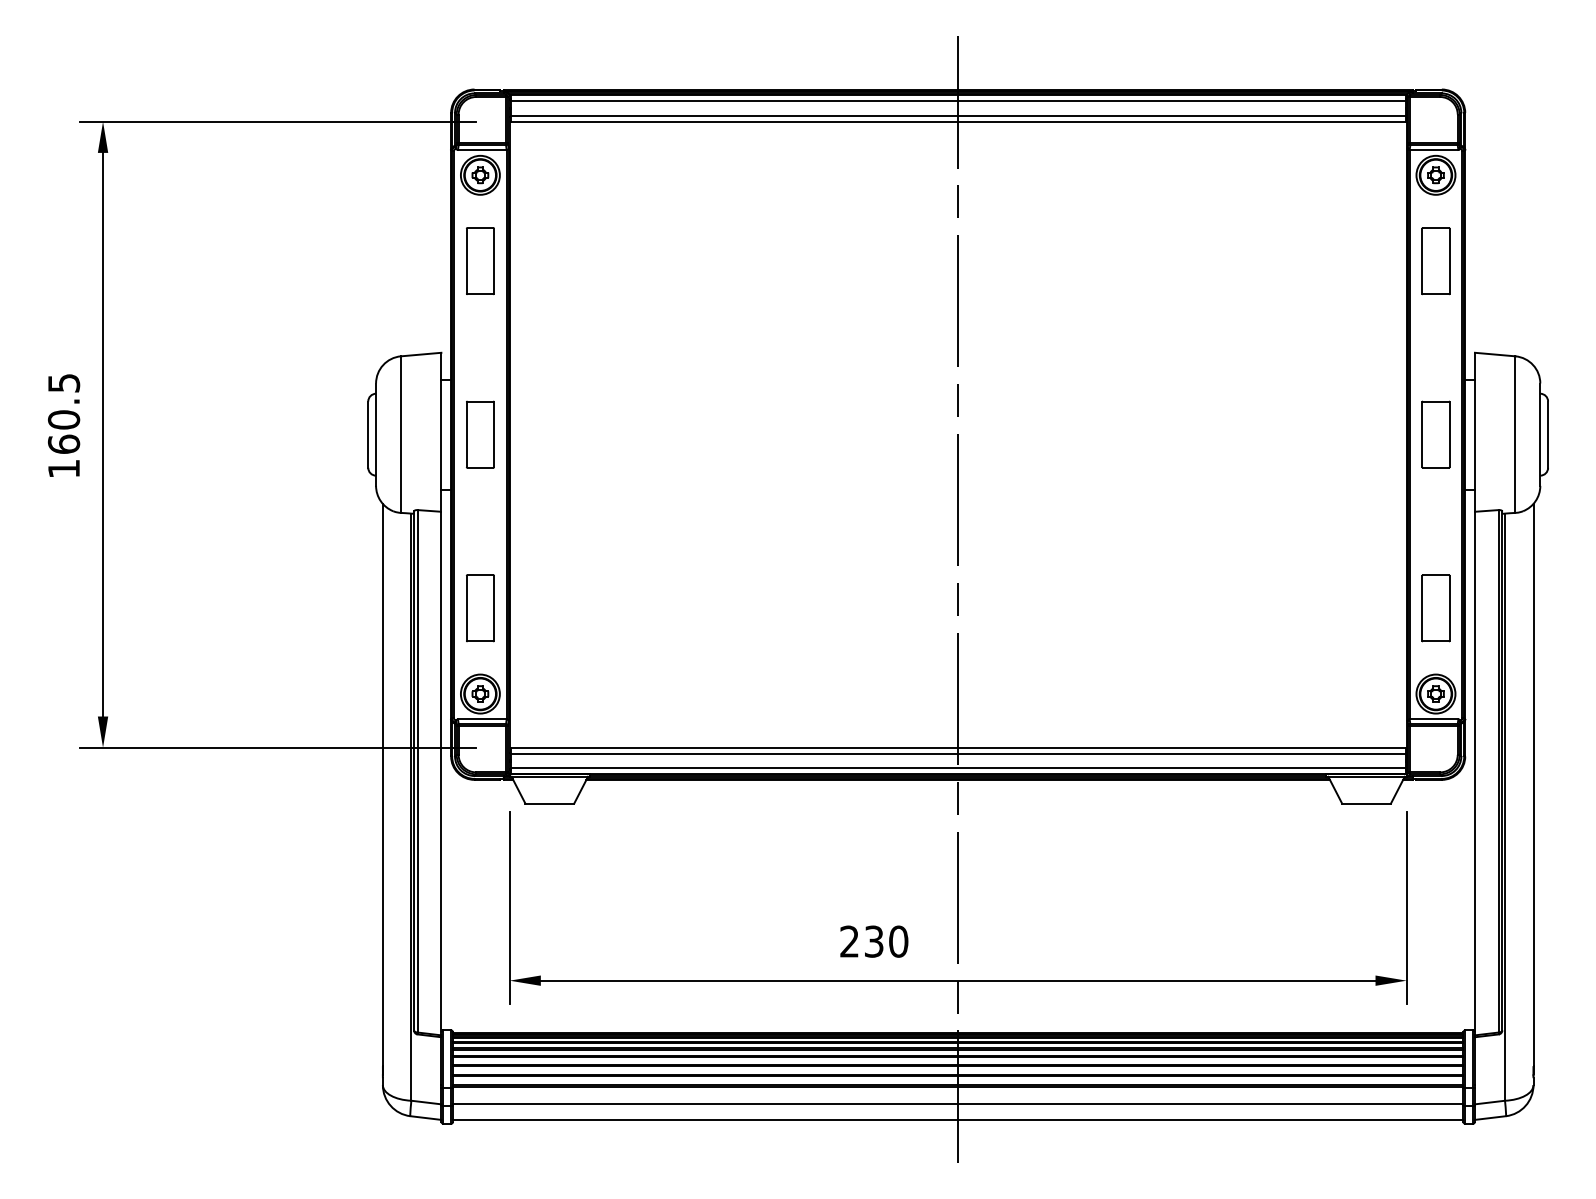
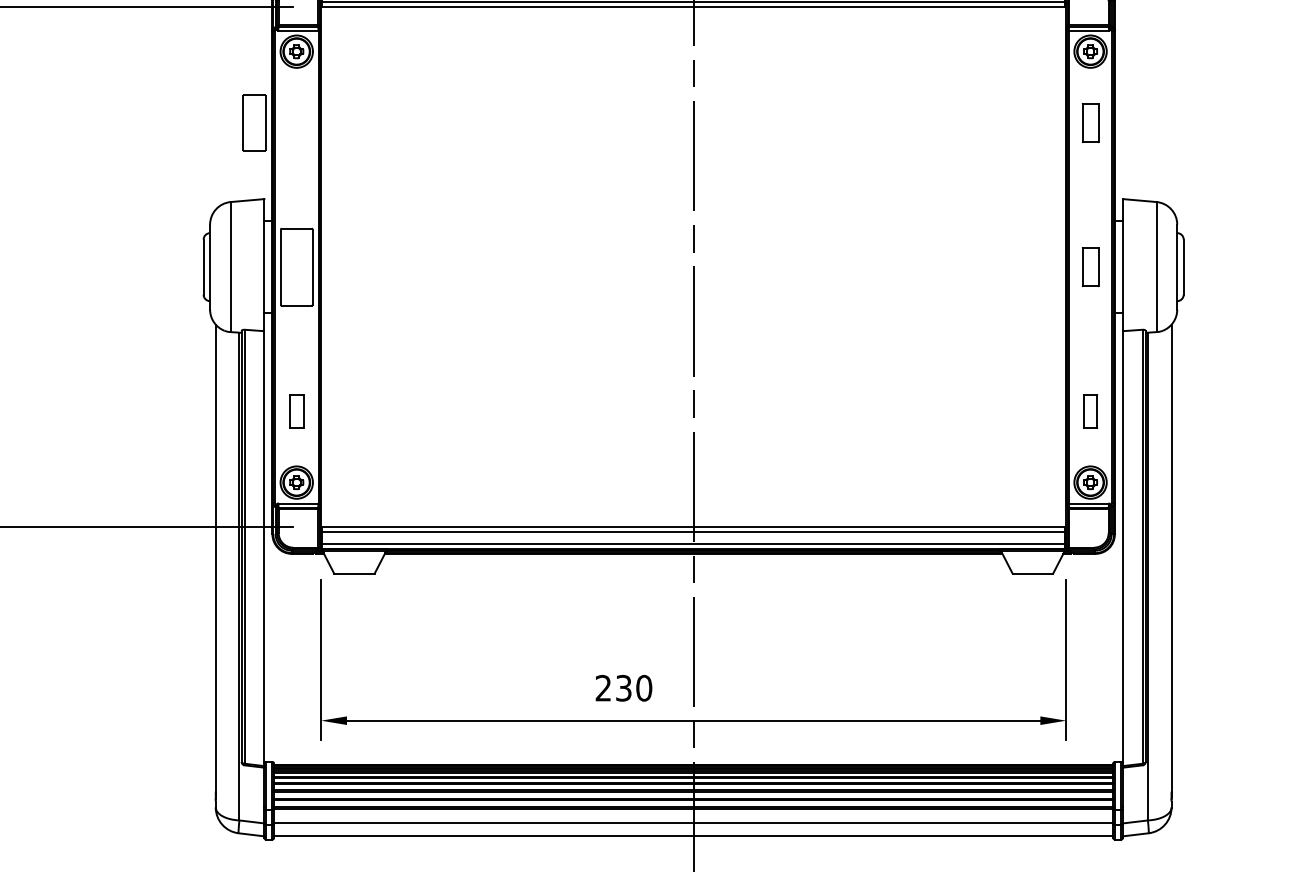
part: (480, 261) -> (254, 123), moved
part: (1435, 261) -> (1090, 123), size x0.7
part: (480, 434) -> (296, 266), size x1.4
part: (1435, 434) -> (1090, 266), size x0.7
part: (480, 608) -> (296, 411), size x0.6
part: (1435, 608) -> (1090, 411), size x0.6

